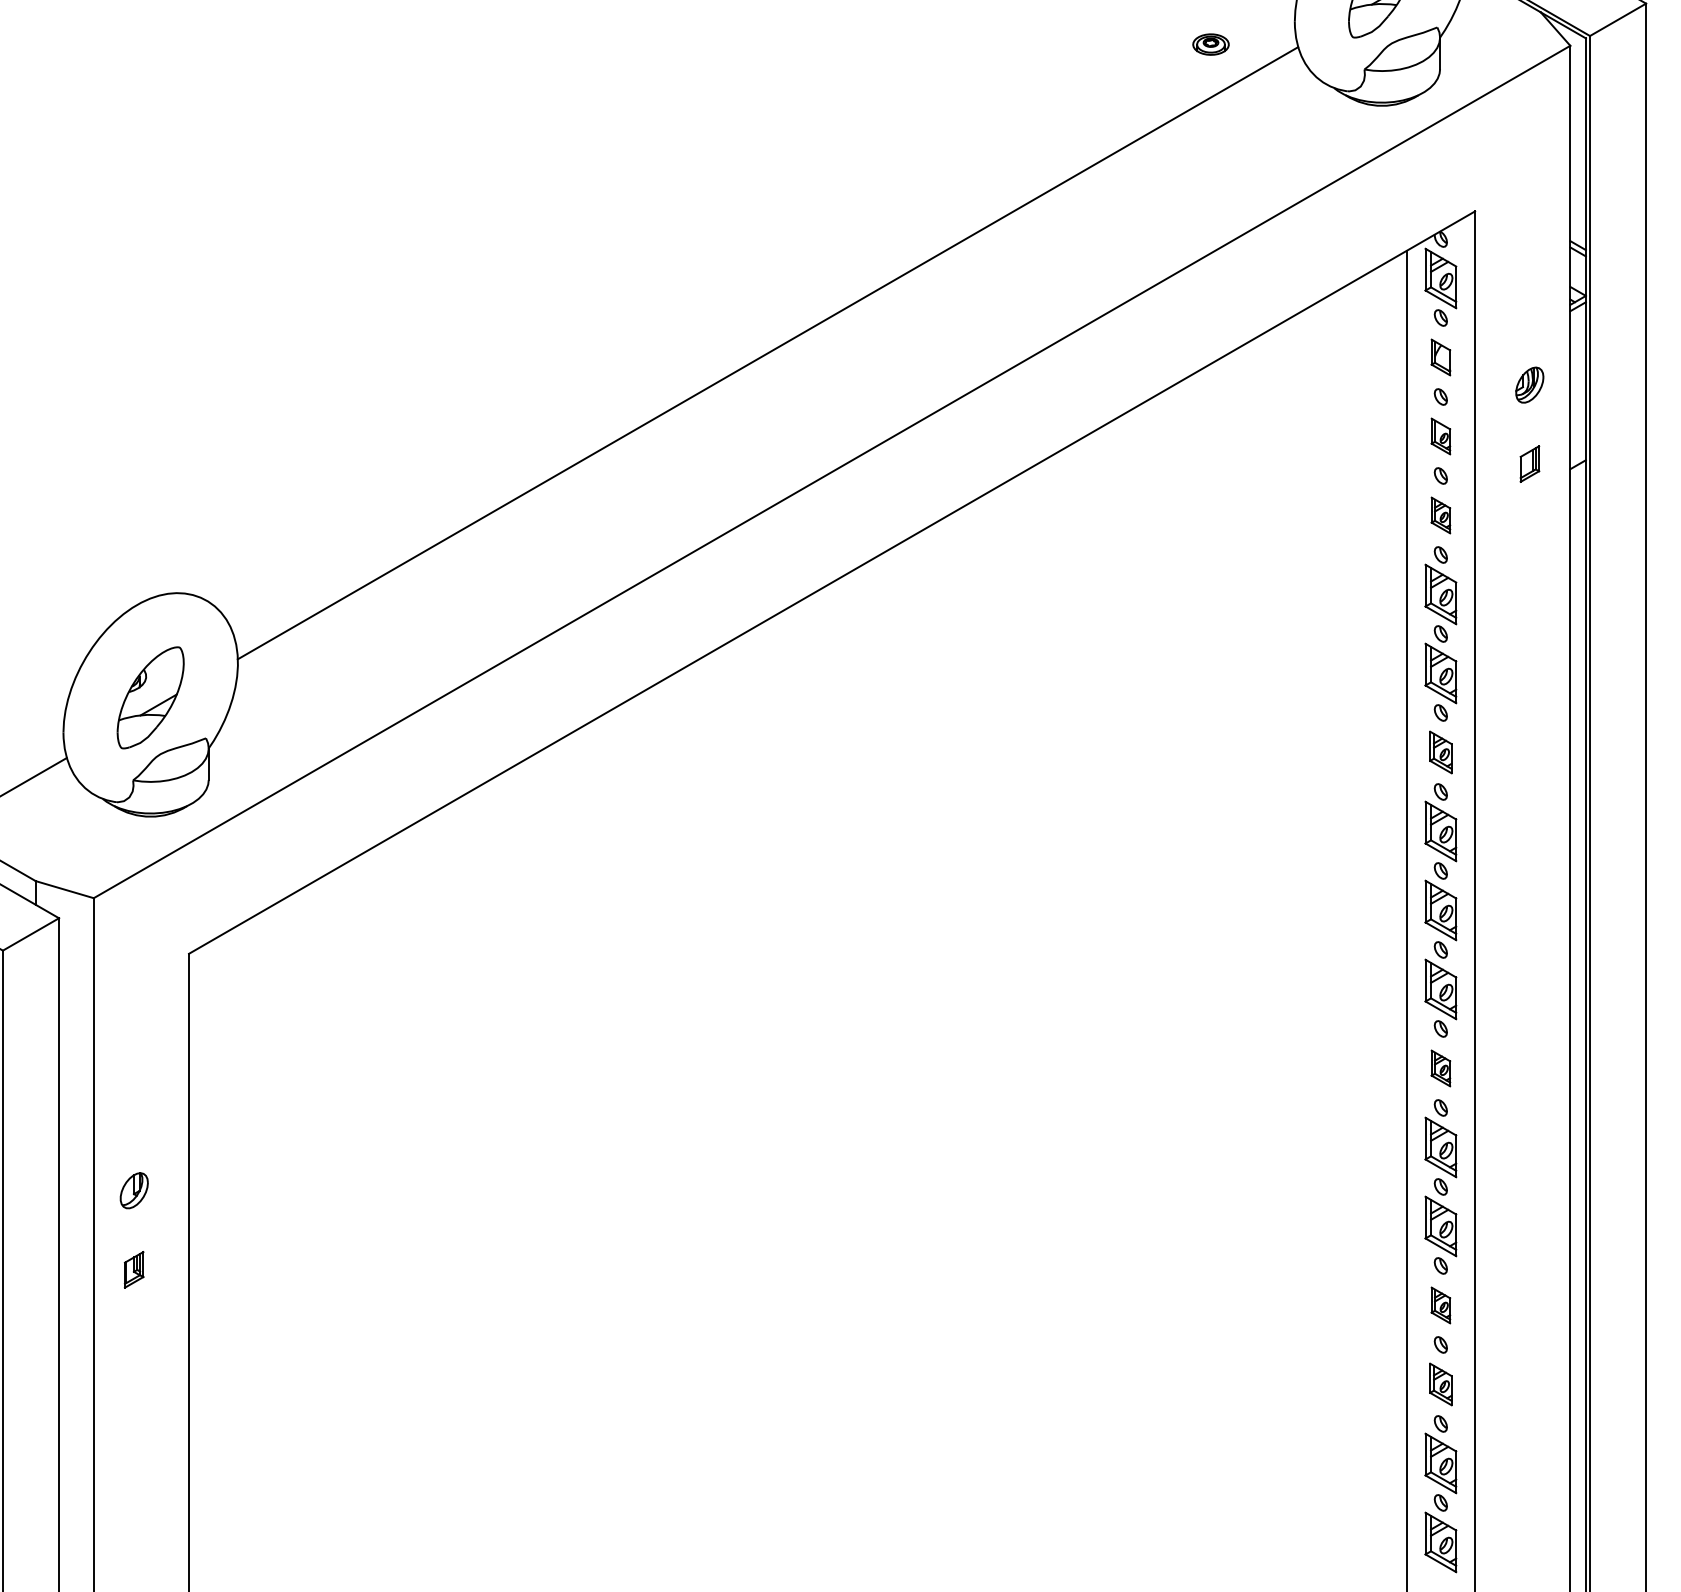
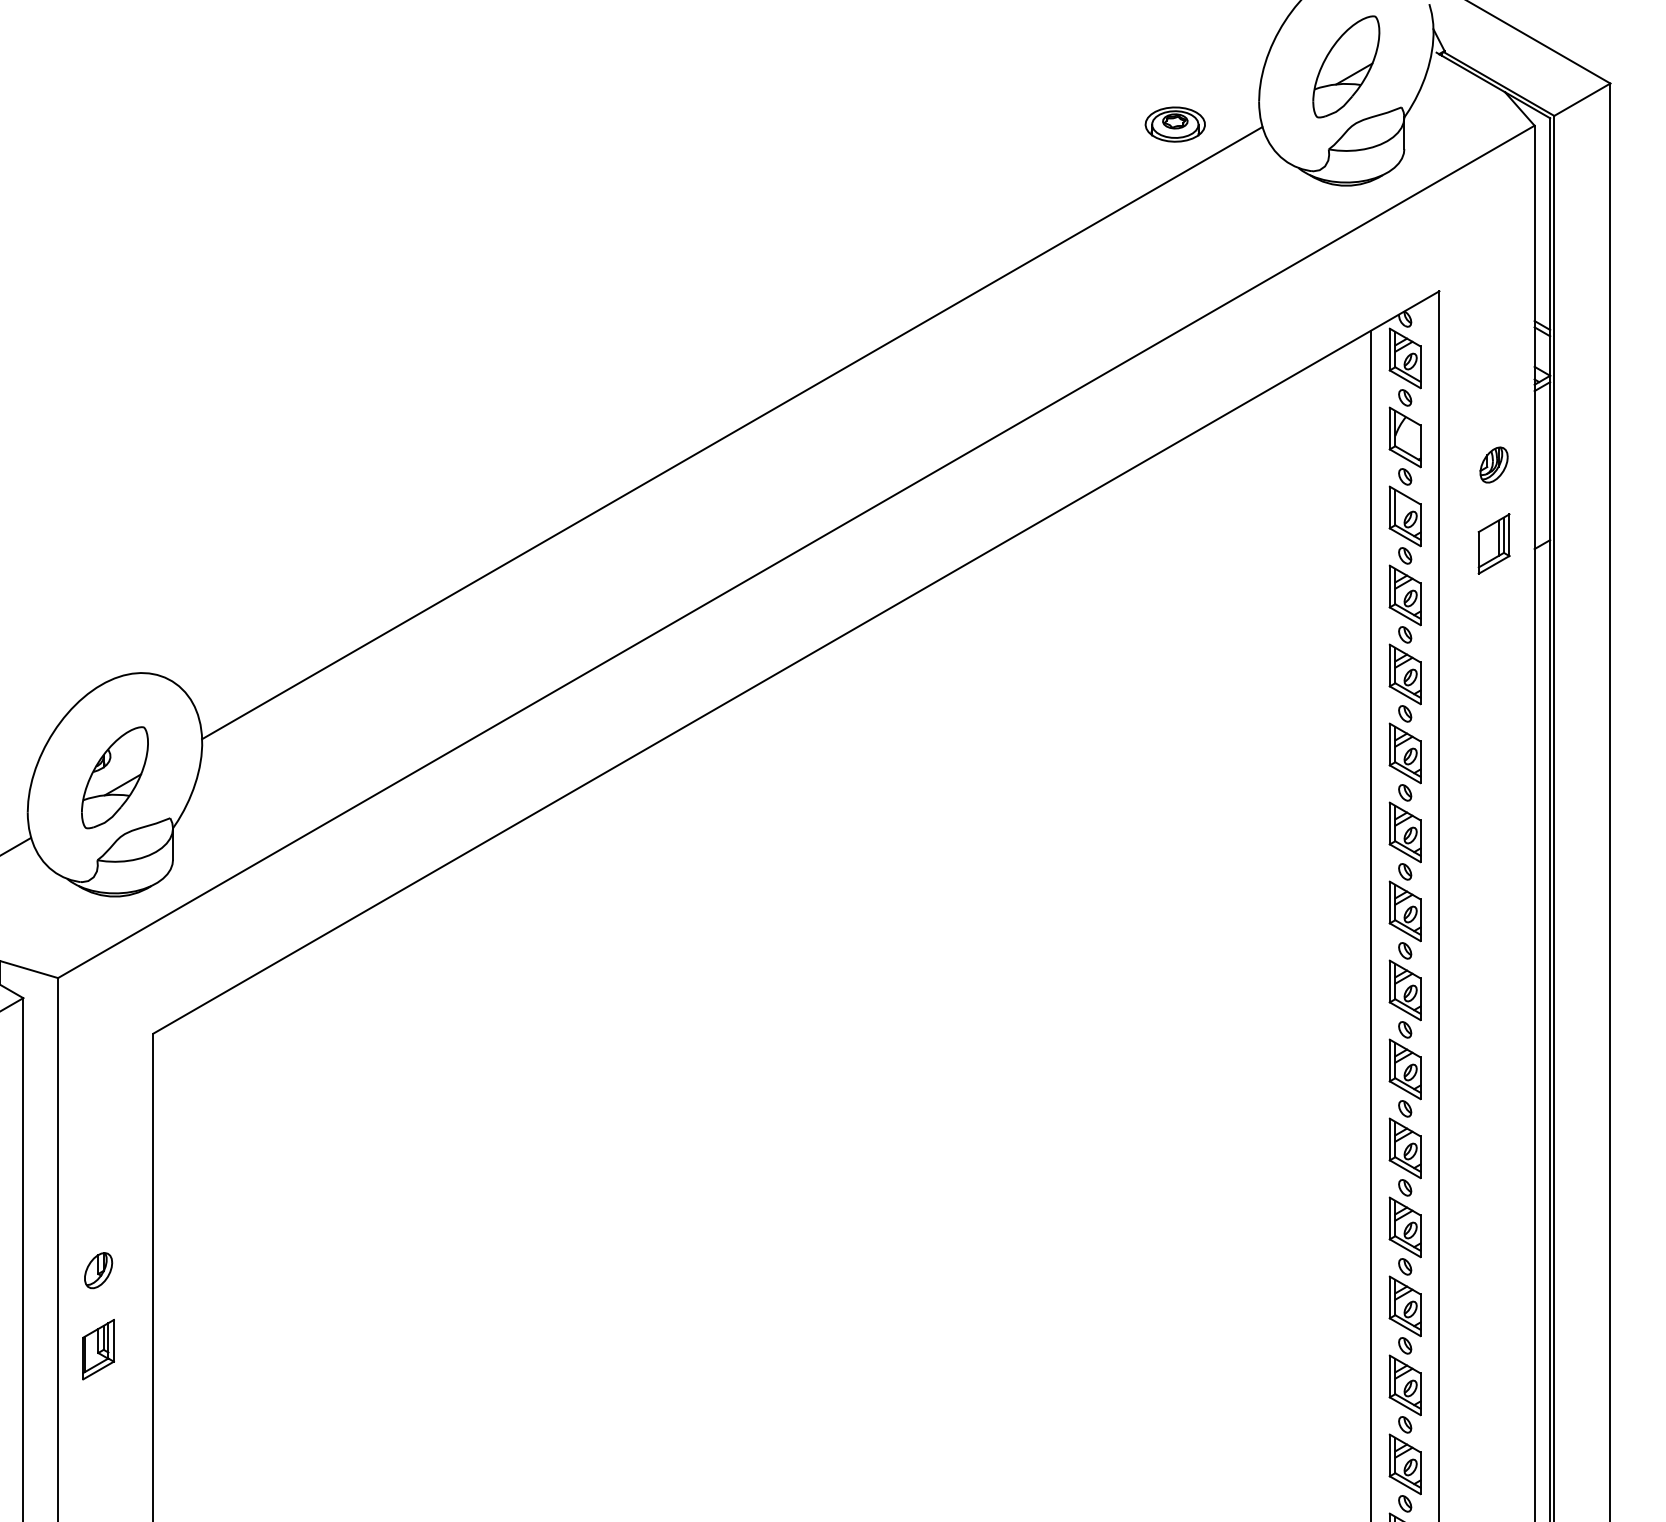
part: (1210, 44) -> (1174, 124), size x1.67
part: (1440, 357) -> (1404, 437), size x1.67
part: (1440, 436) -> (1404, 516), size x1.67
part: (1529, 463) -> (1493, 543), size x1.67
part: (1440, 515) -> (1404, 595), size x1.67
part: (1440, 752) -> (1404, 832), size x1.43
part: (1440, 1068) -> (1404, 1148), size x1.67
part: (133, 1269) -> (97, 1349), size x1.67
part: (1440, 1305) -> (1404, 1385), size x1.67
part: (1440, 1384) -> (1404, 1464), size x1.43

